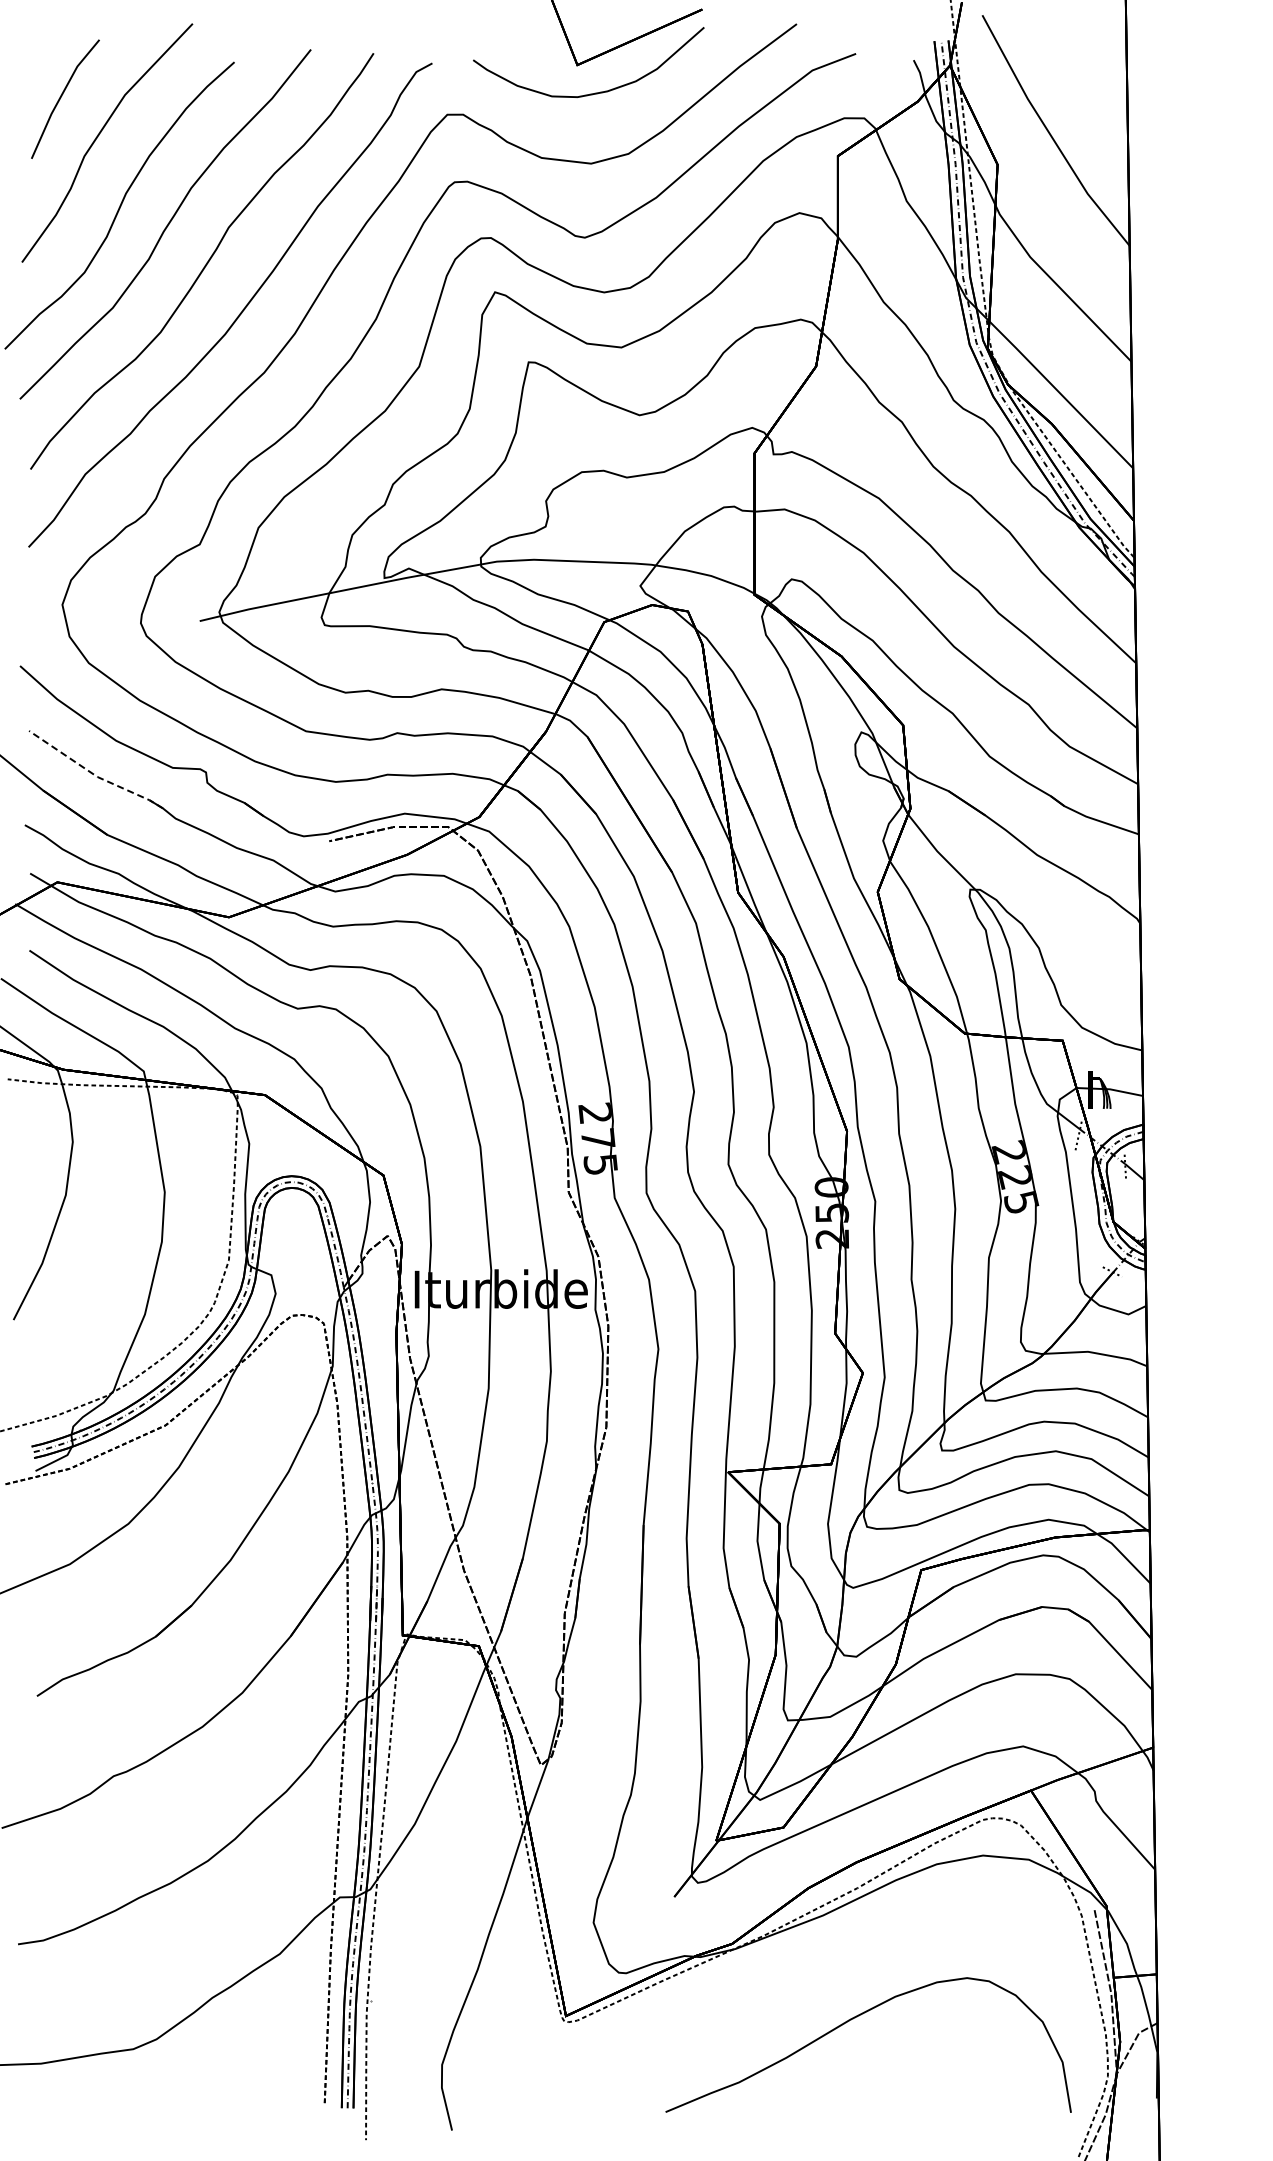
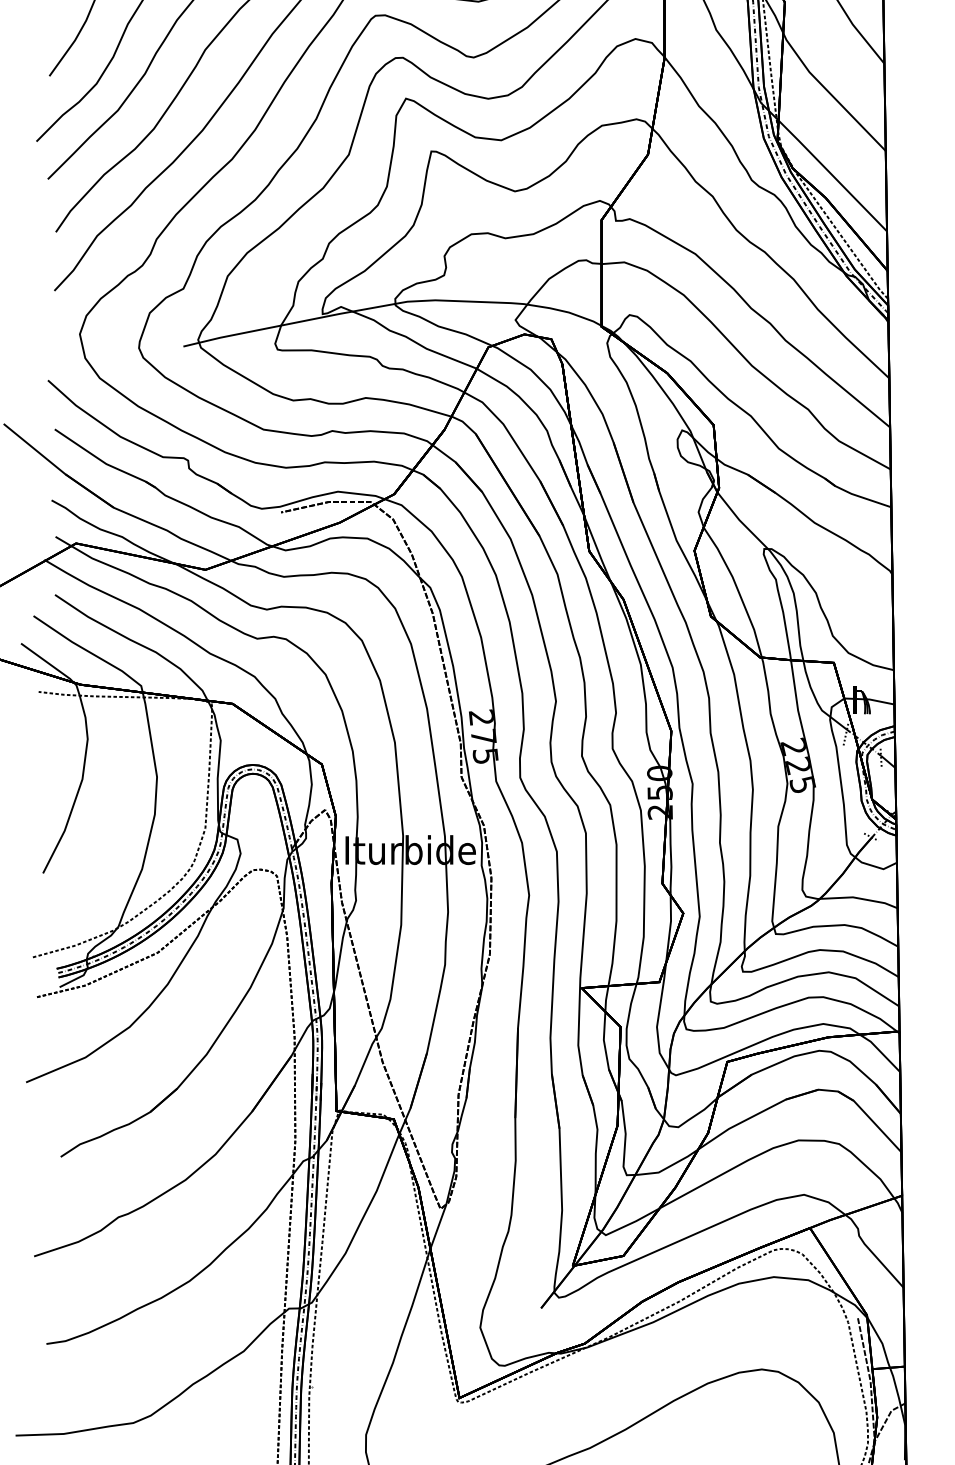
line: (94, 774) -> (104, 462), dashed -> solid

